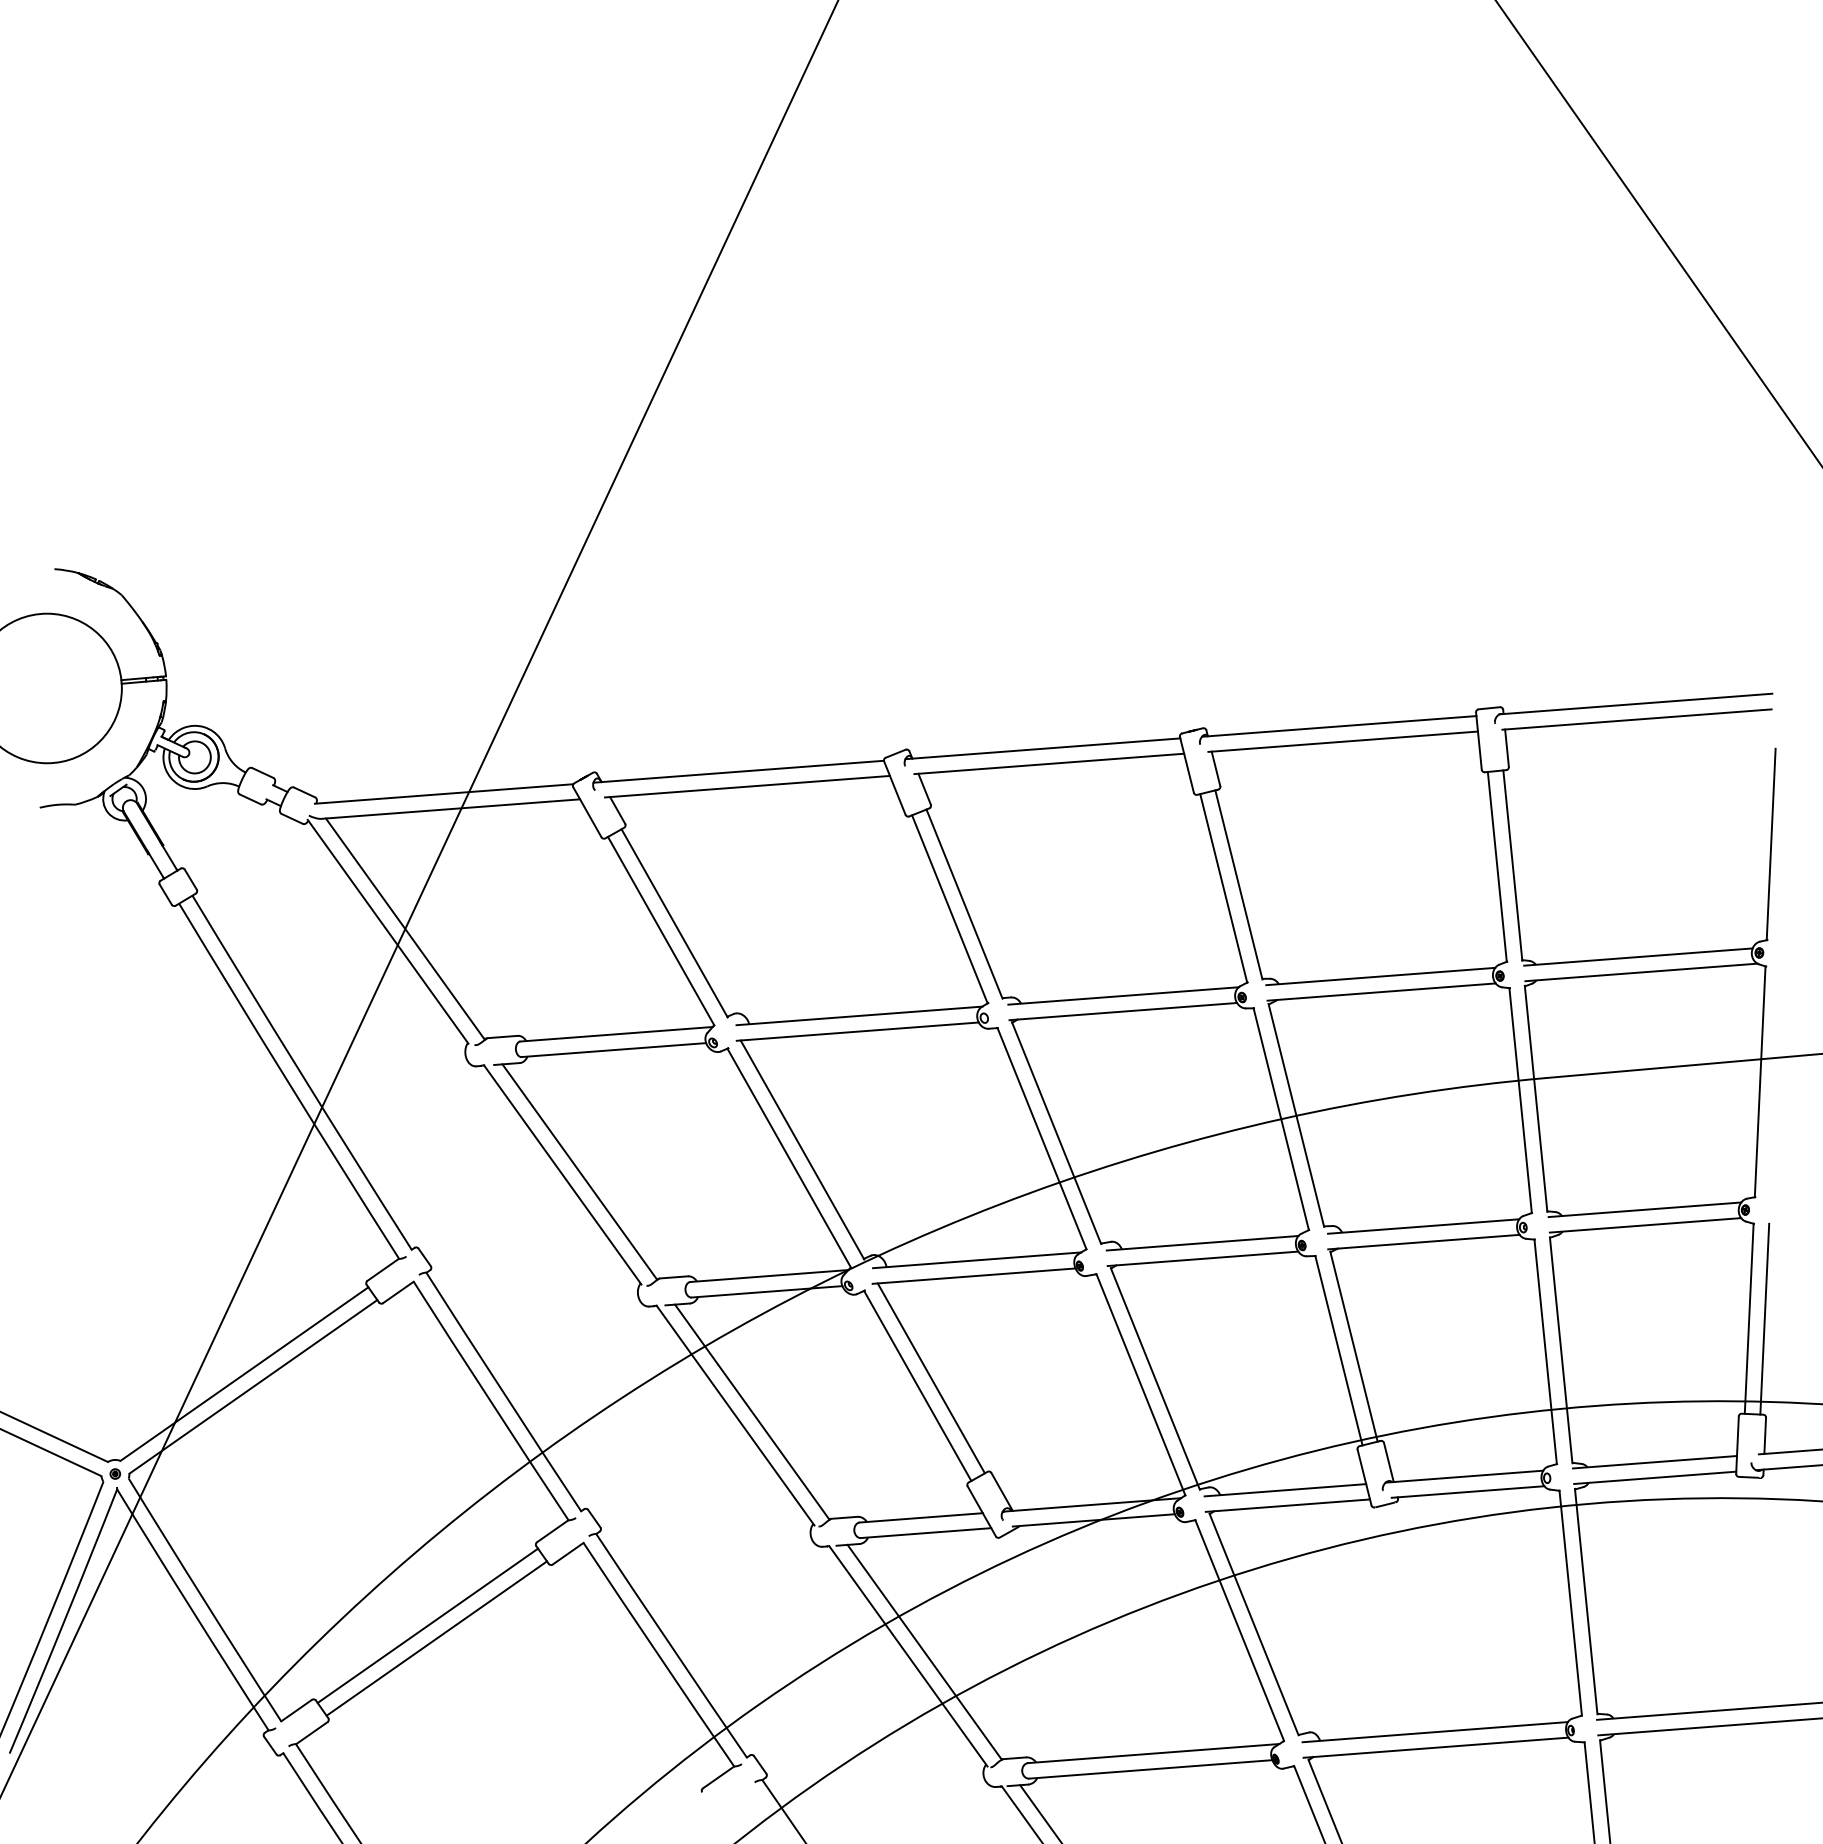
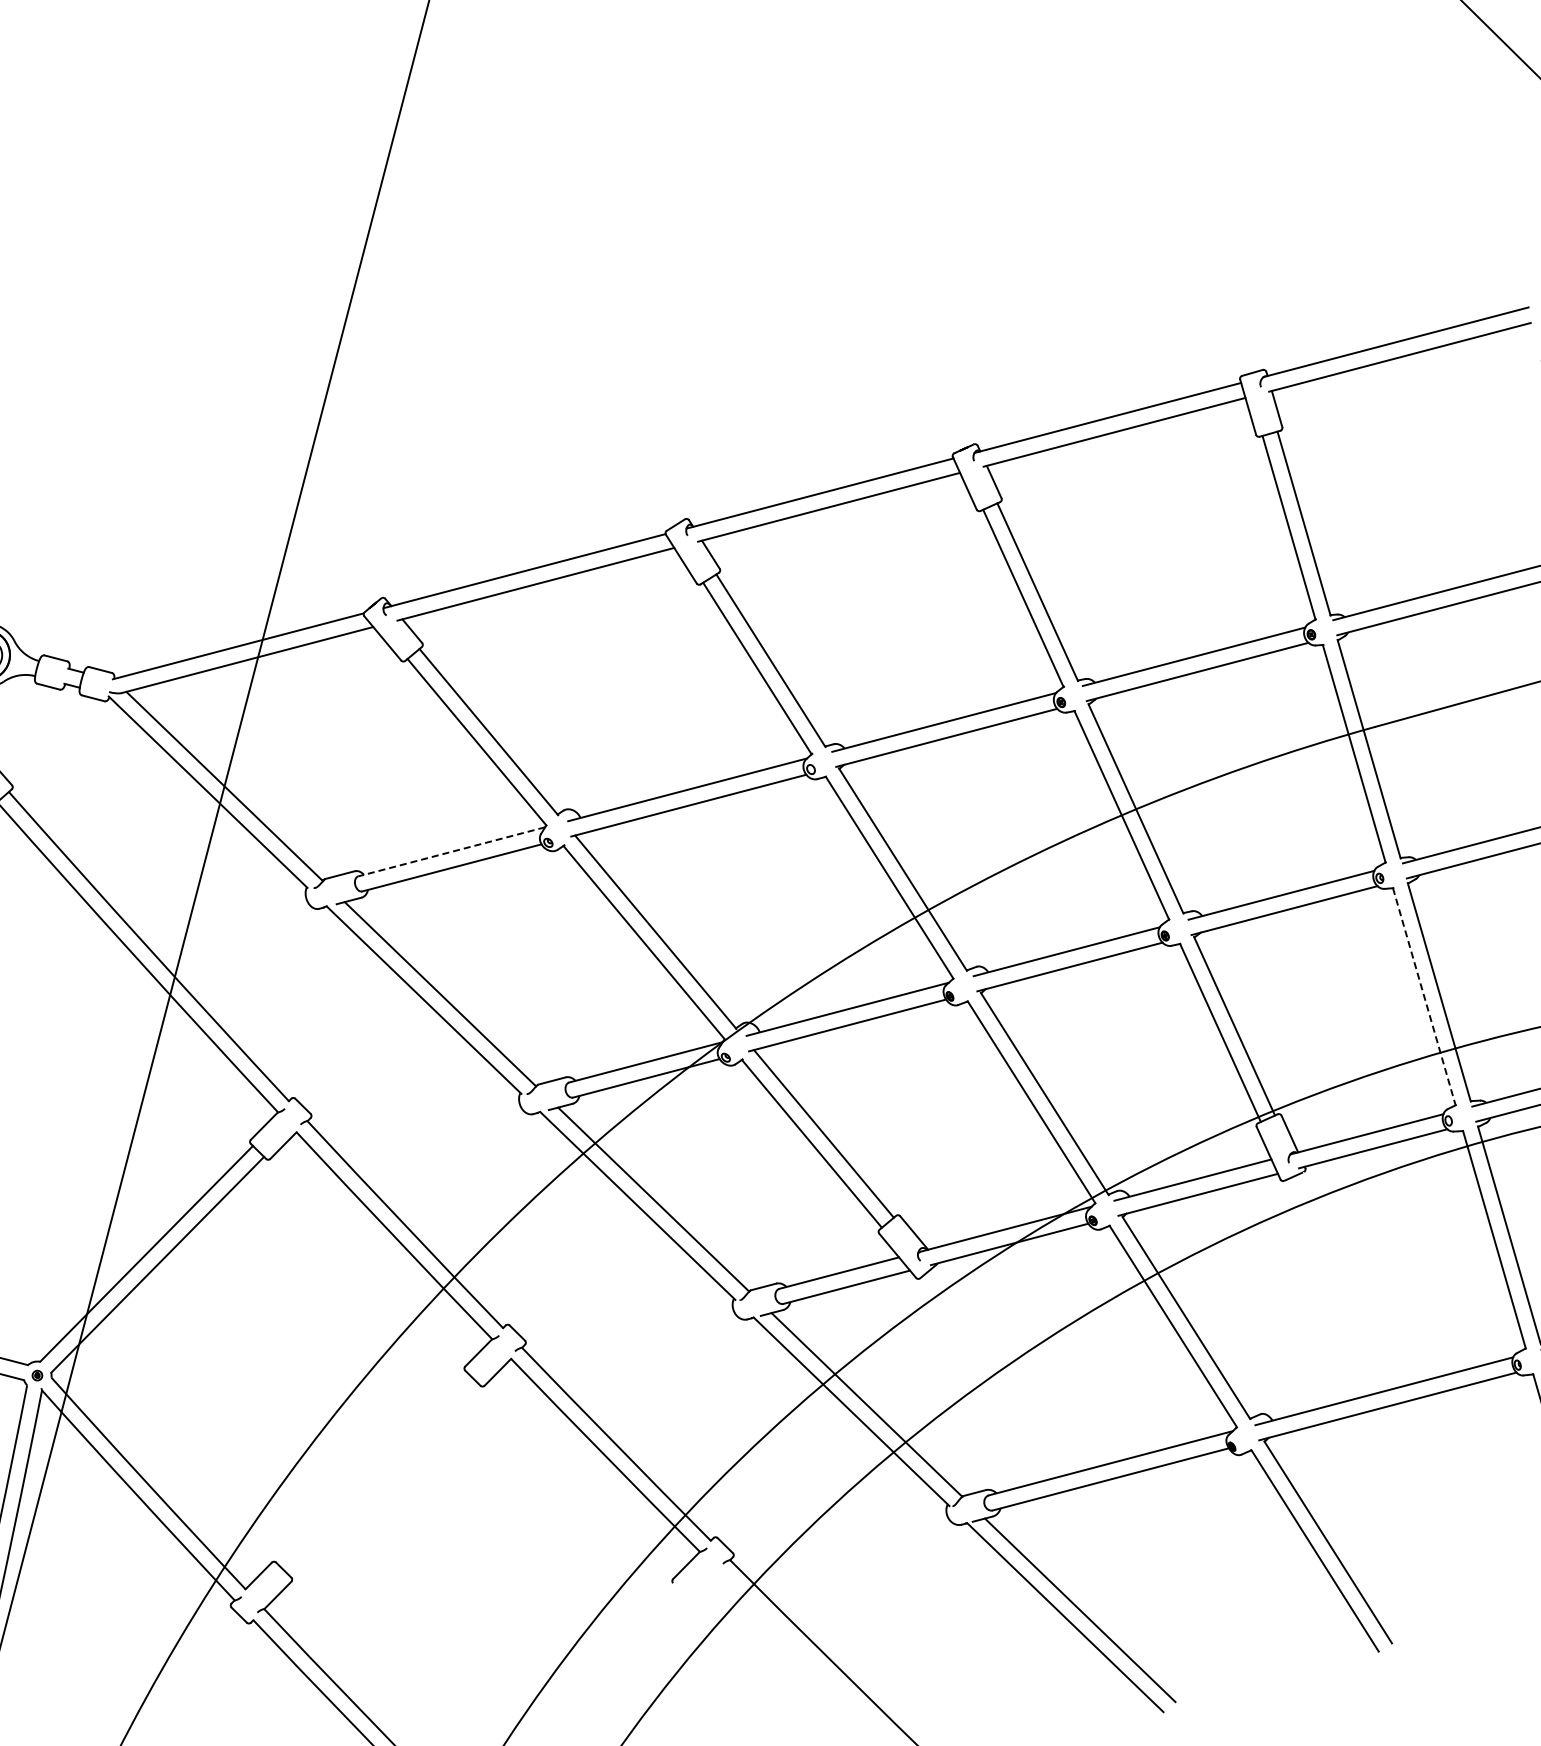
line: (616, 1034) -> (451, 852), solid -> dashed
line: (1545, 1351) -> (1424, 996), solid -> dashed
line: (427, 1625) -> (372, 1468), removed
line: (436, 1638) -> (383, 1479), removed

